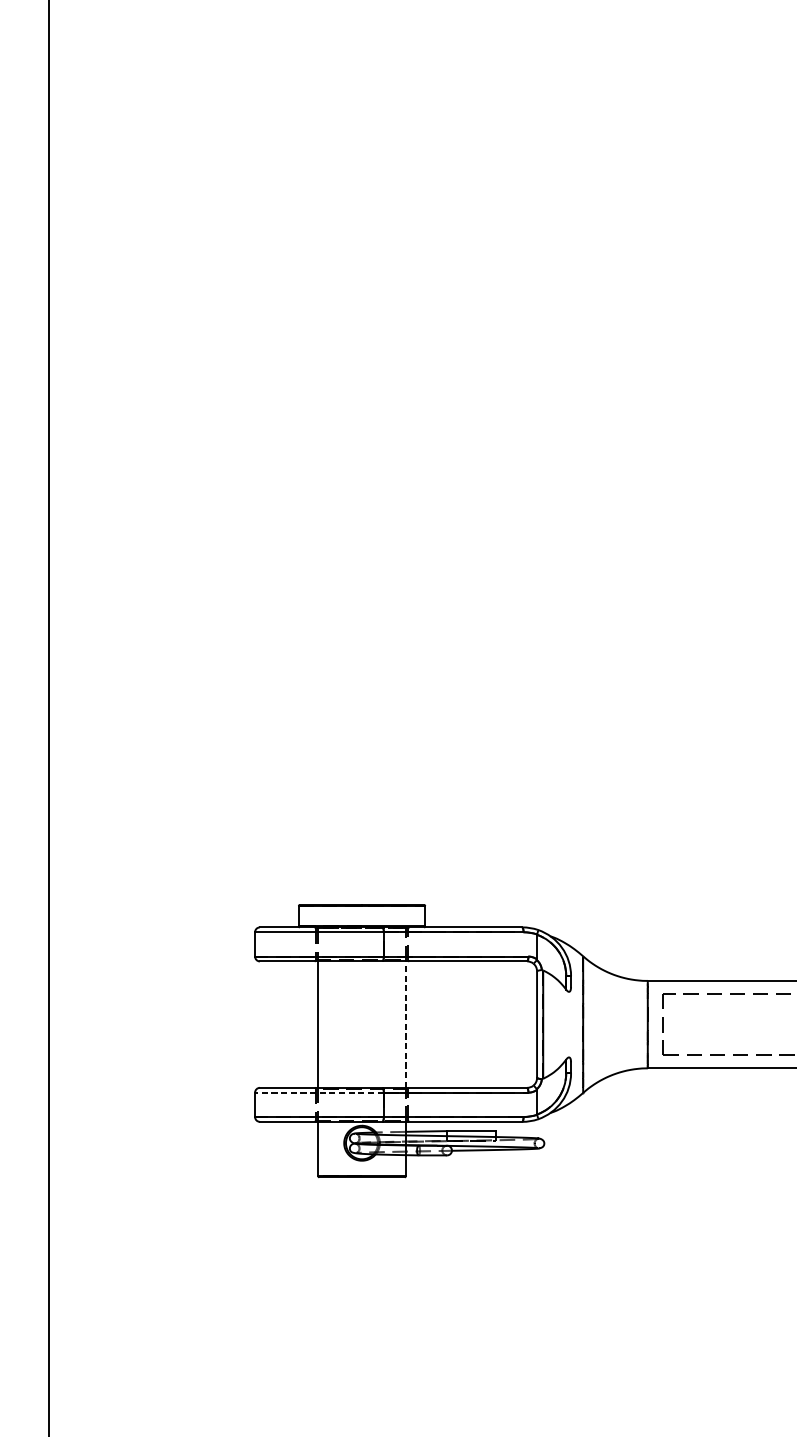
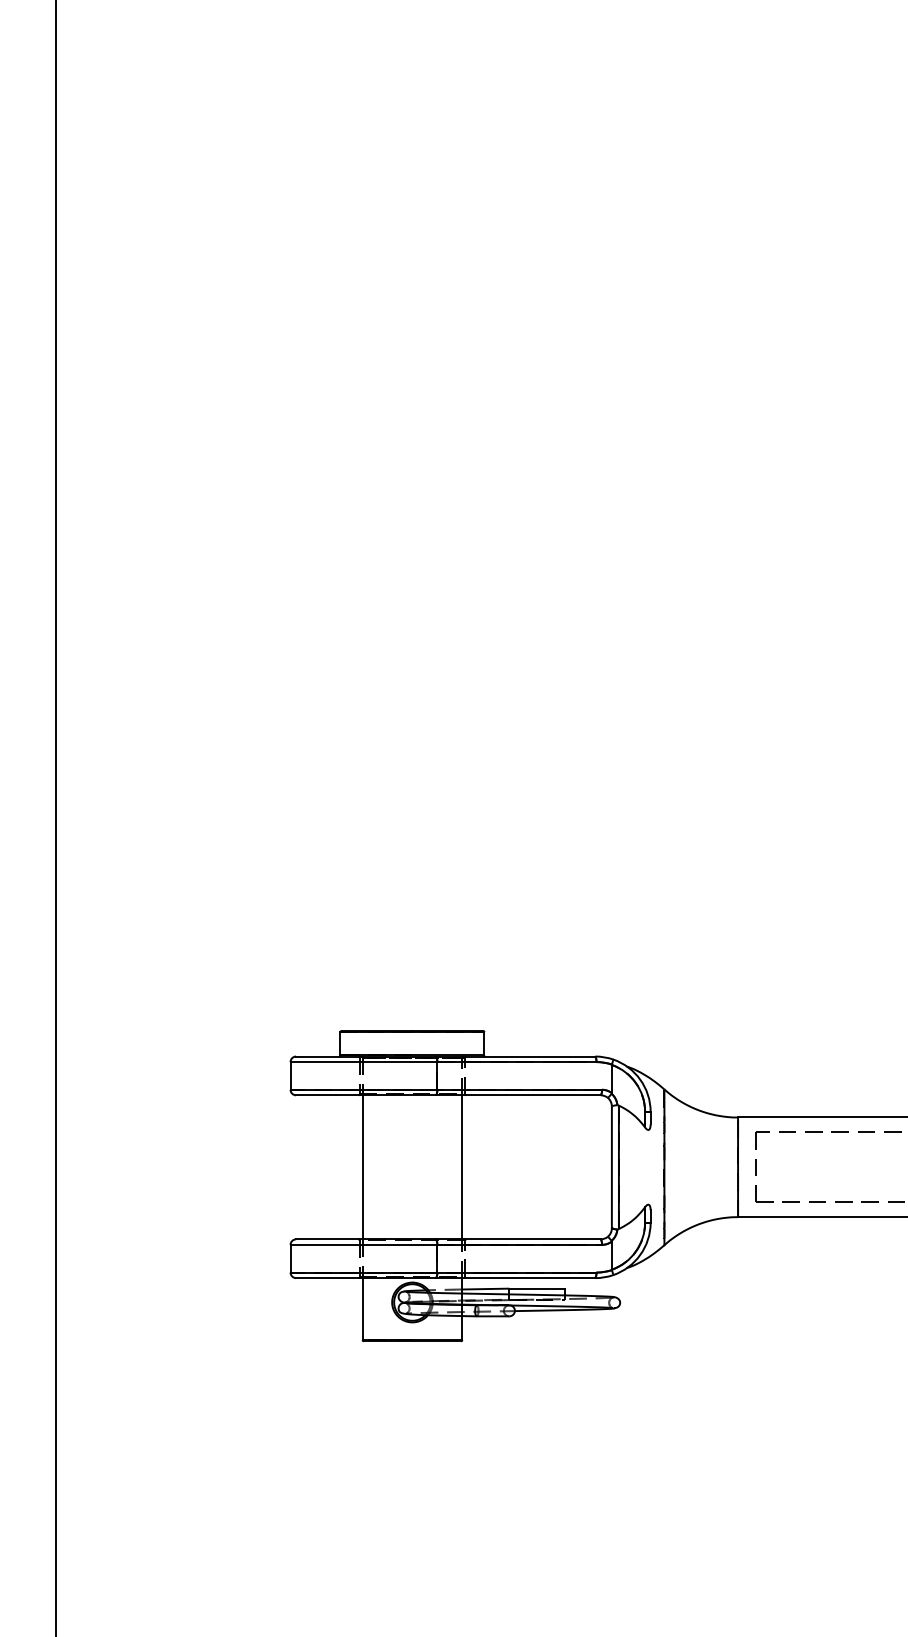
line: (405, 1023) -> (462, 1166), dashed -> solid
line: (319, 1092) -> (363, 1244), dashed -> solid

